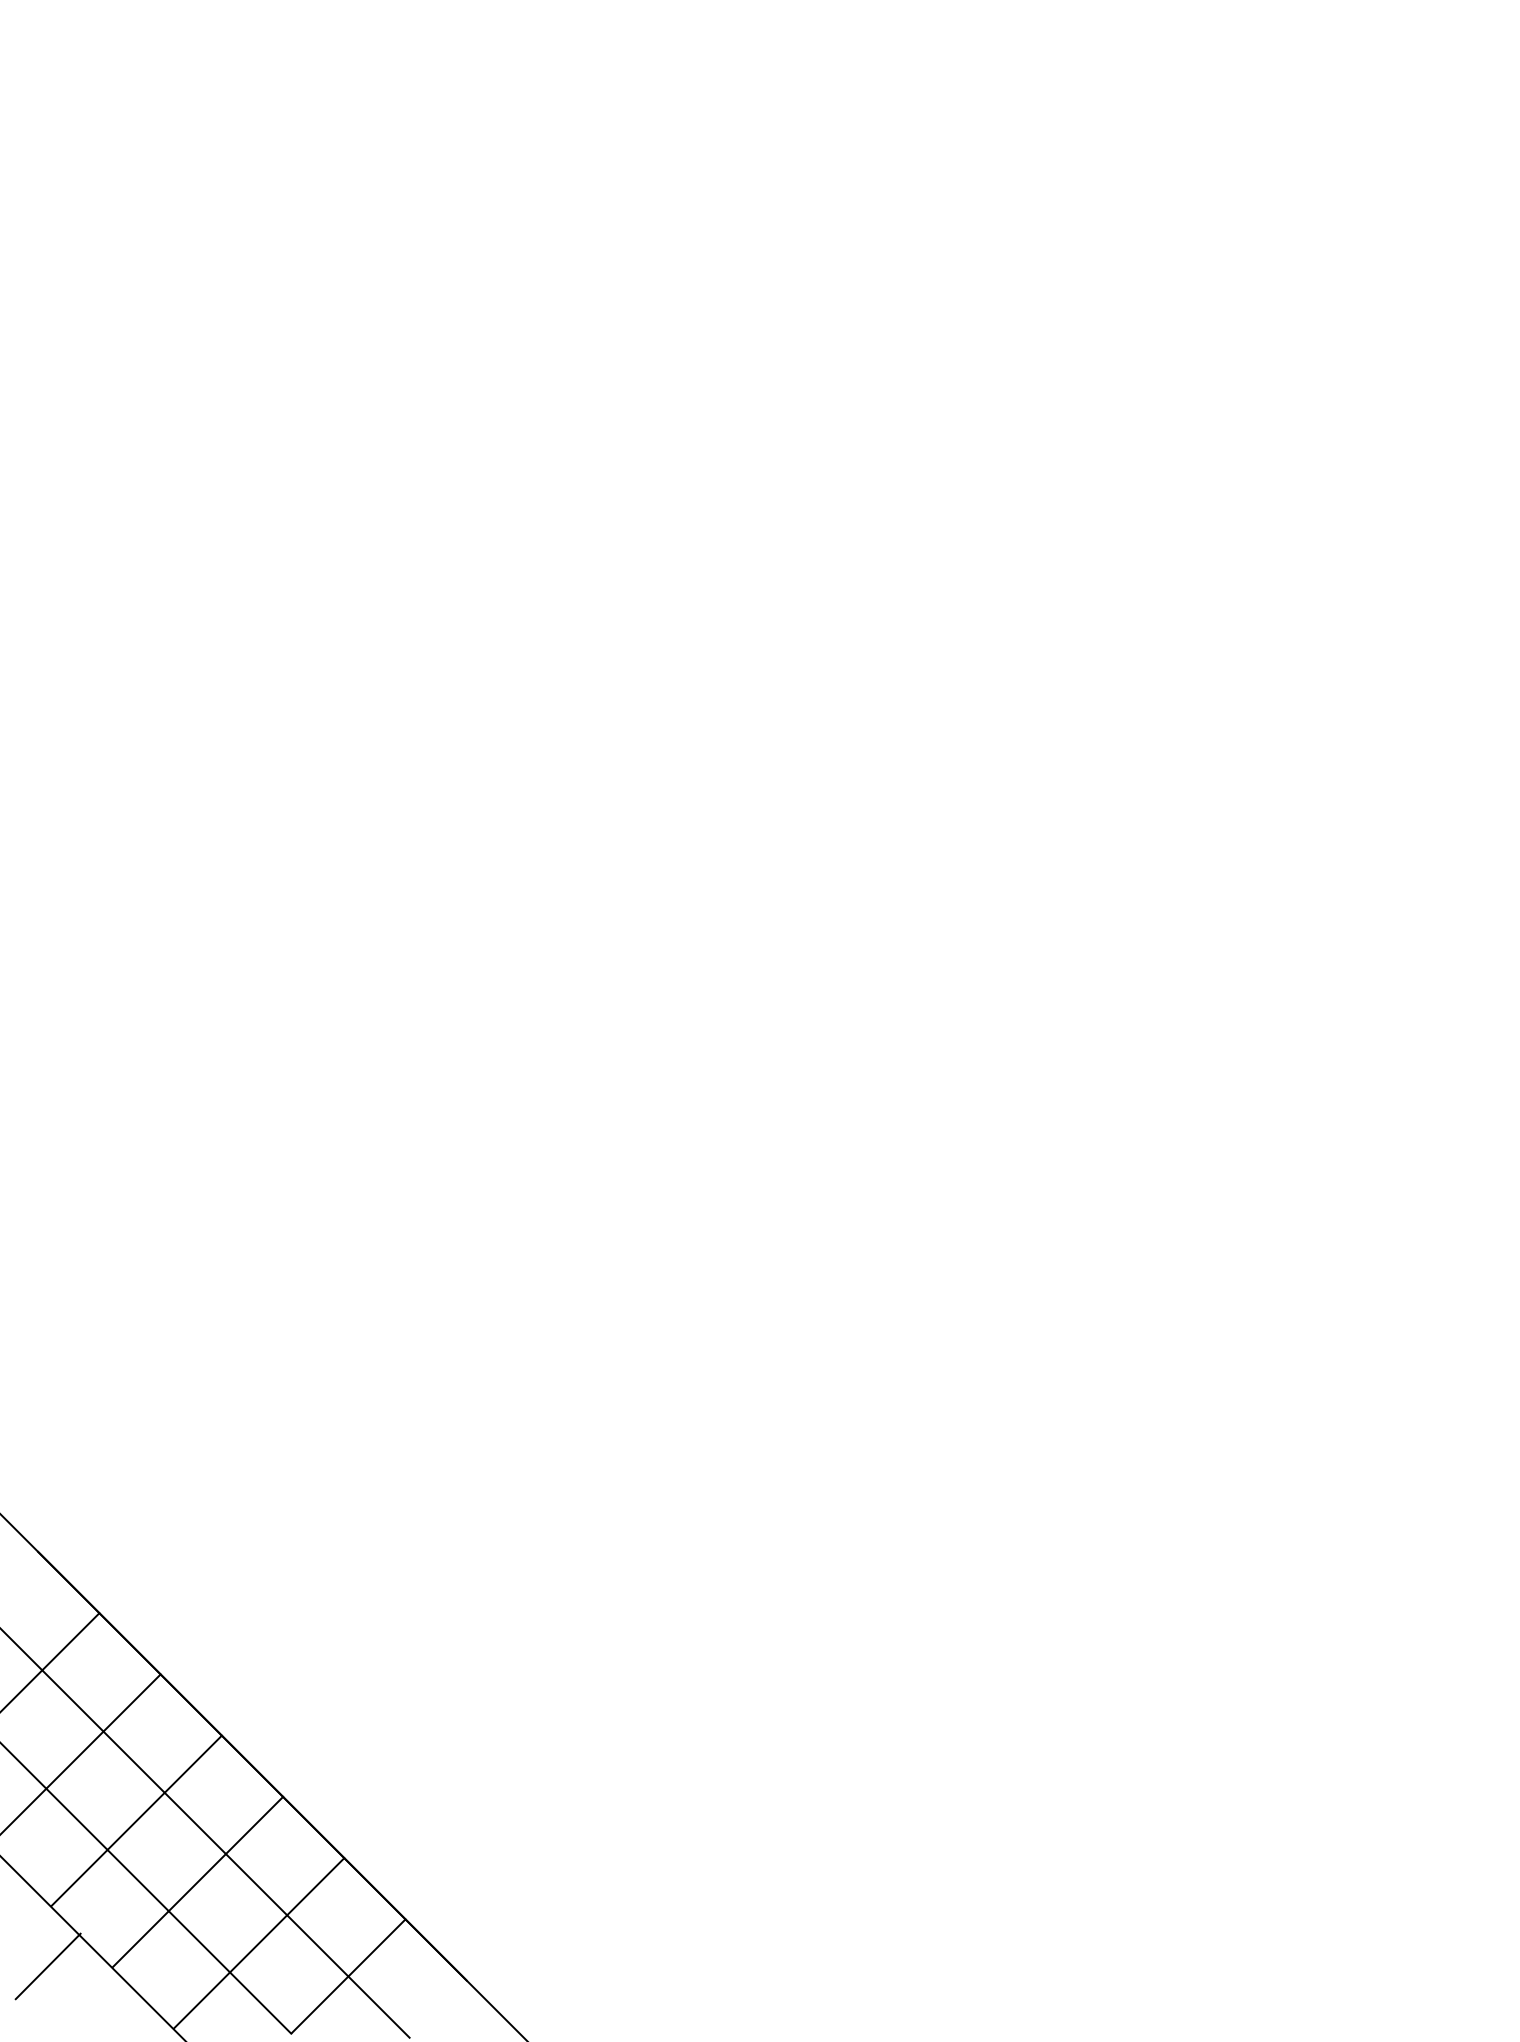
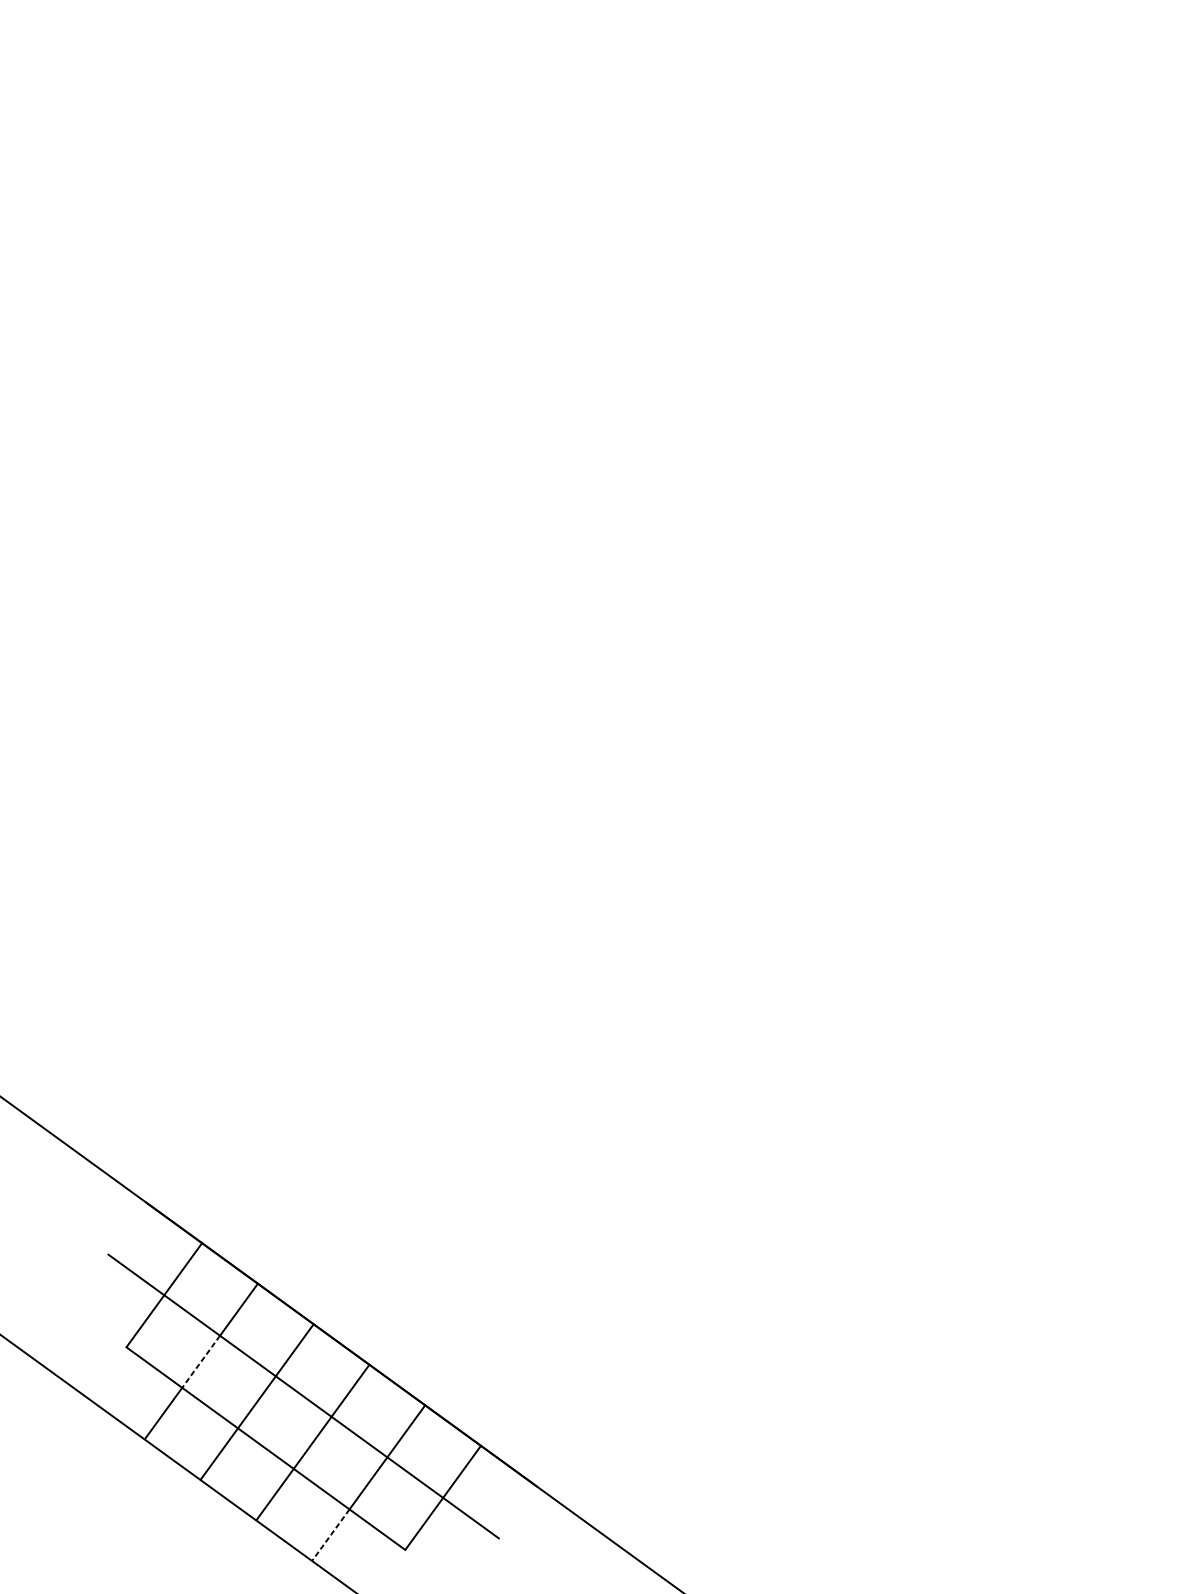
line: (74, 1760) -> (200, 1362), solid -> dashed
line: (47, 1966) -> (205, 1527), removed
line: (201, 2001) -> (330, 1535), solid -> dashed

